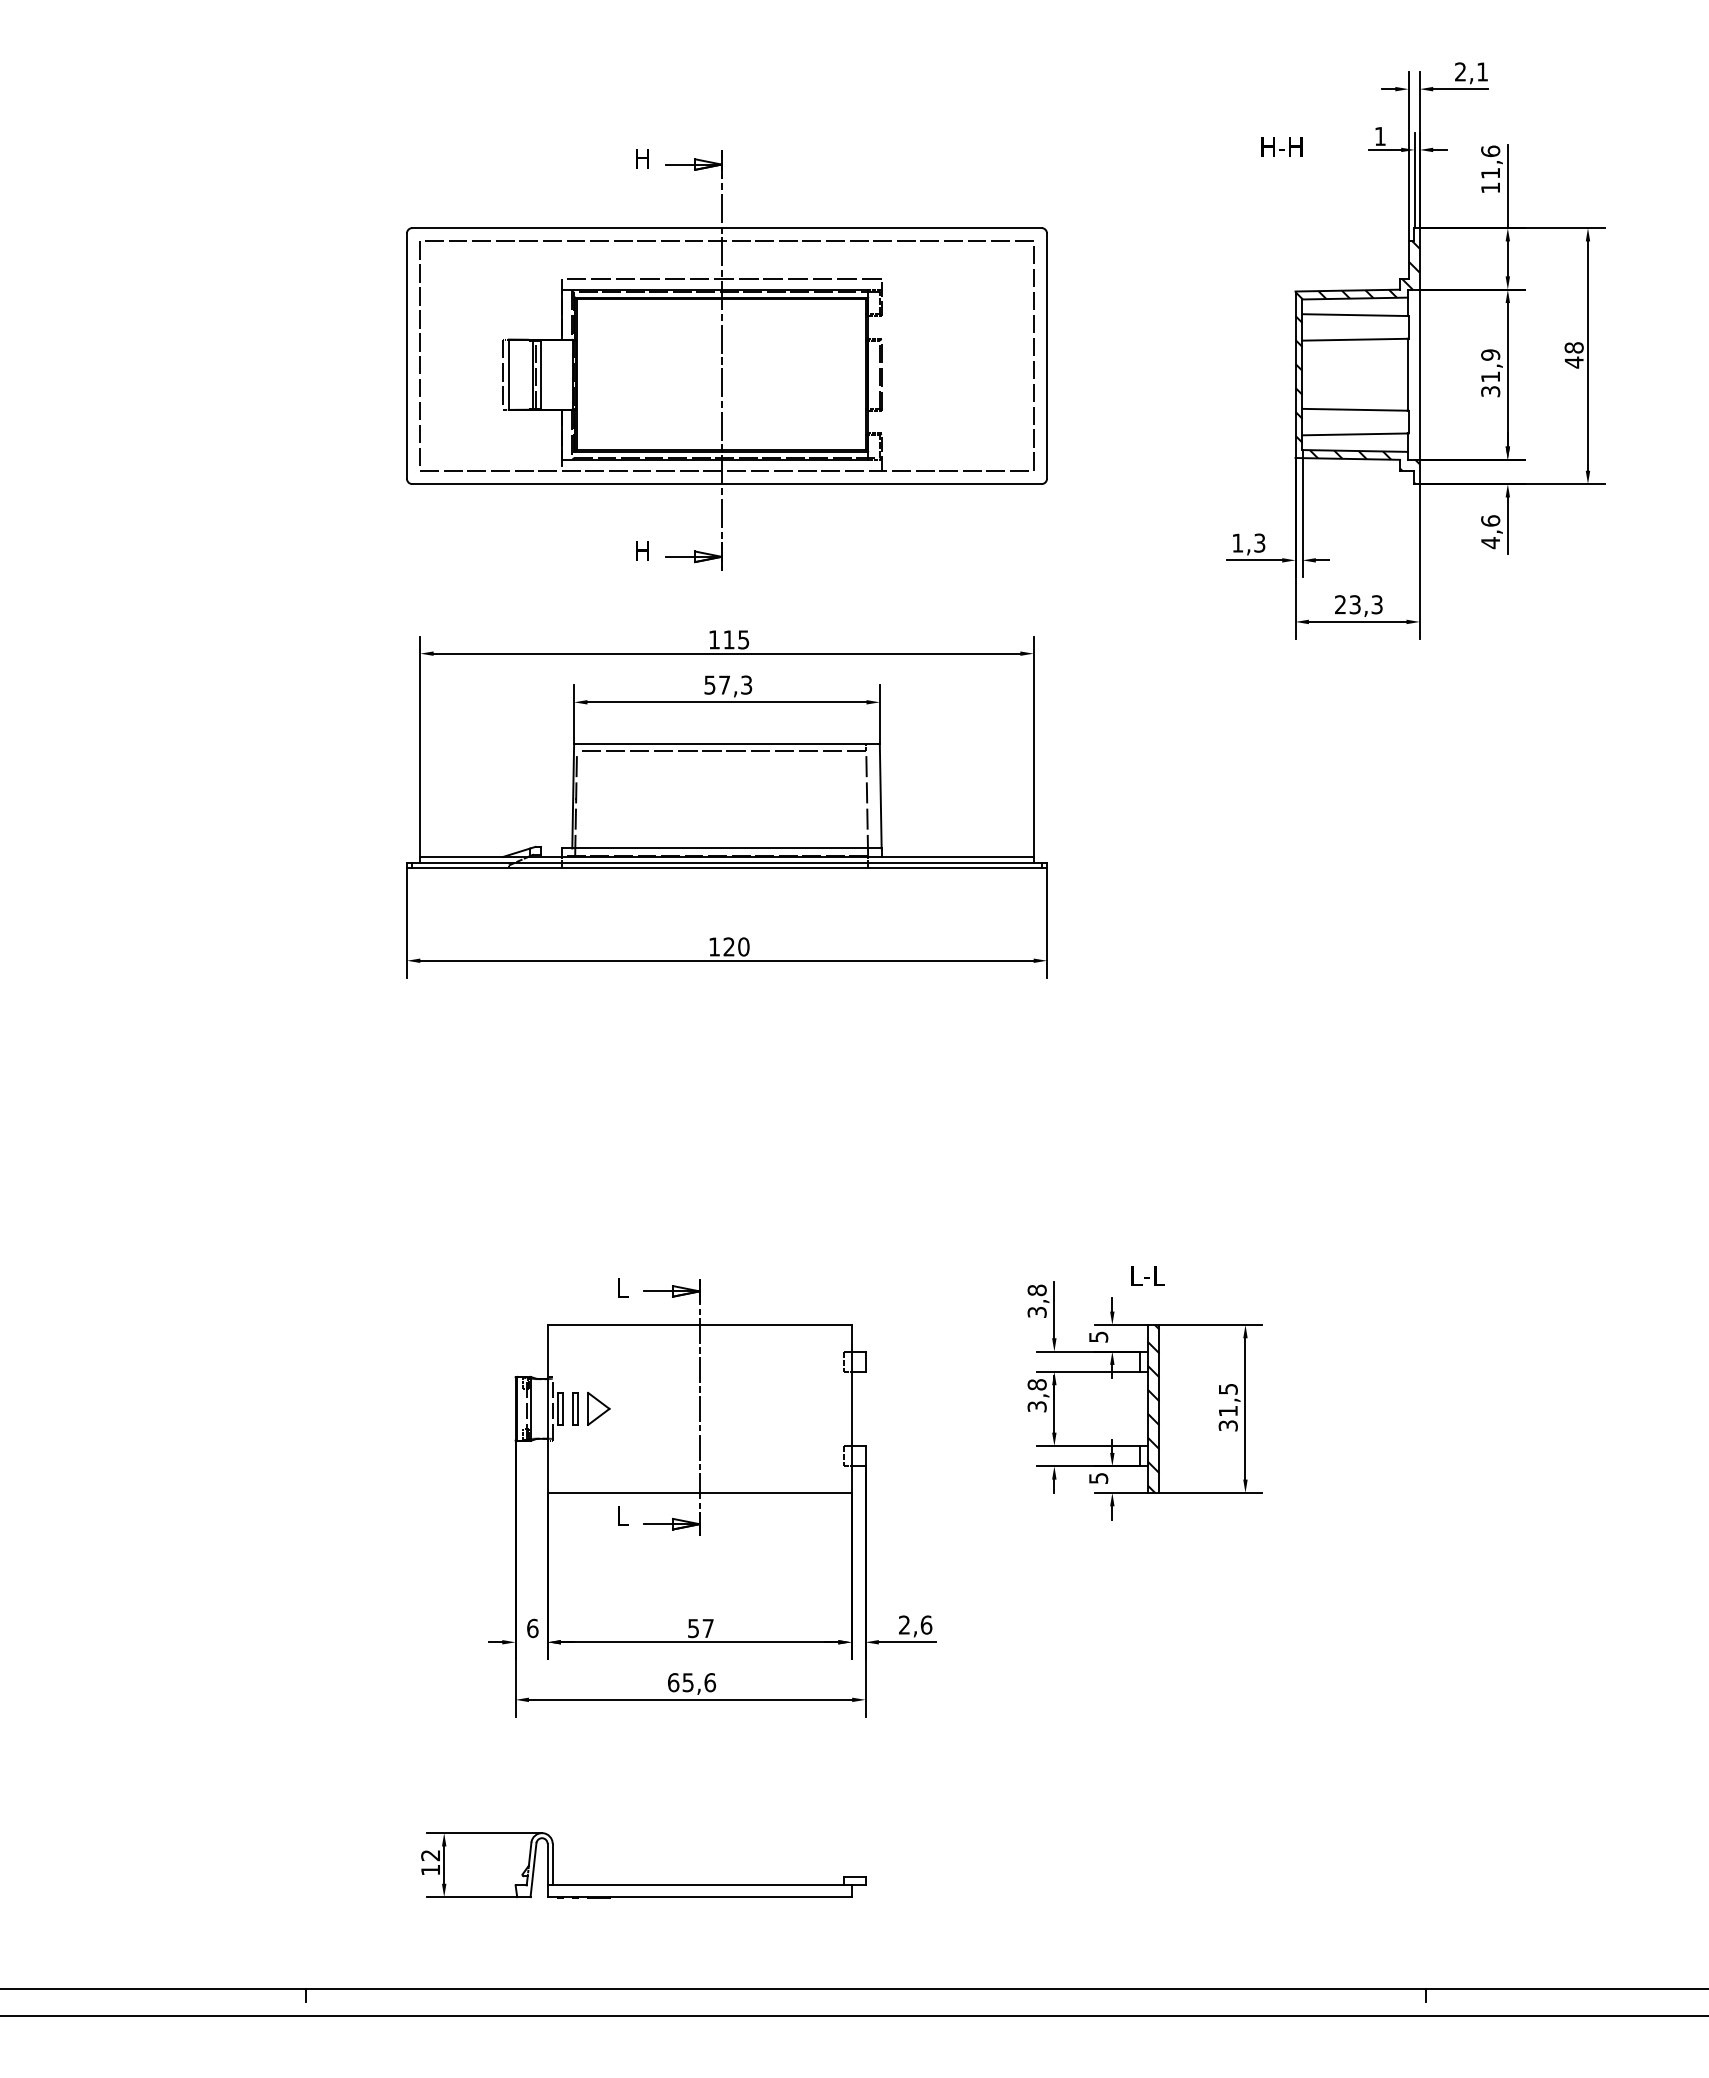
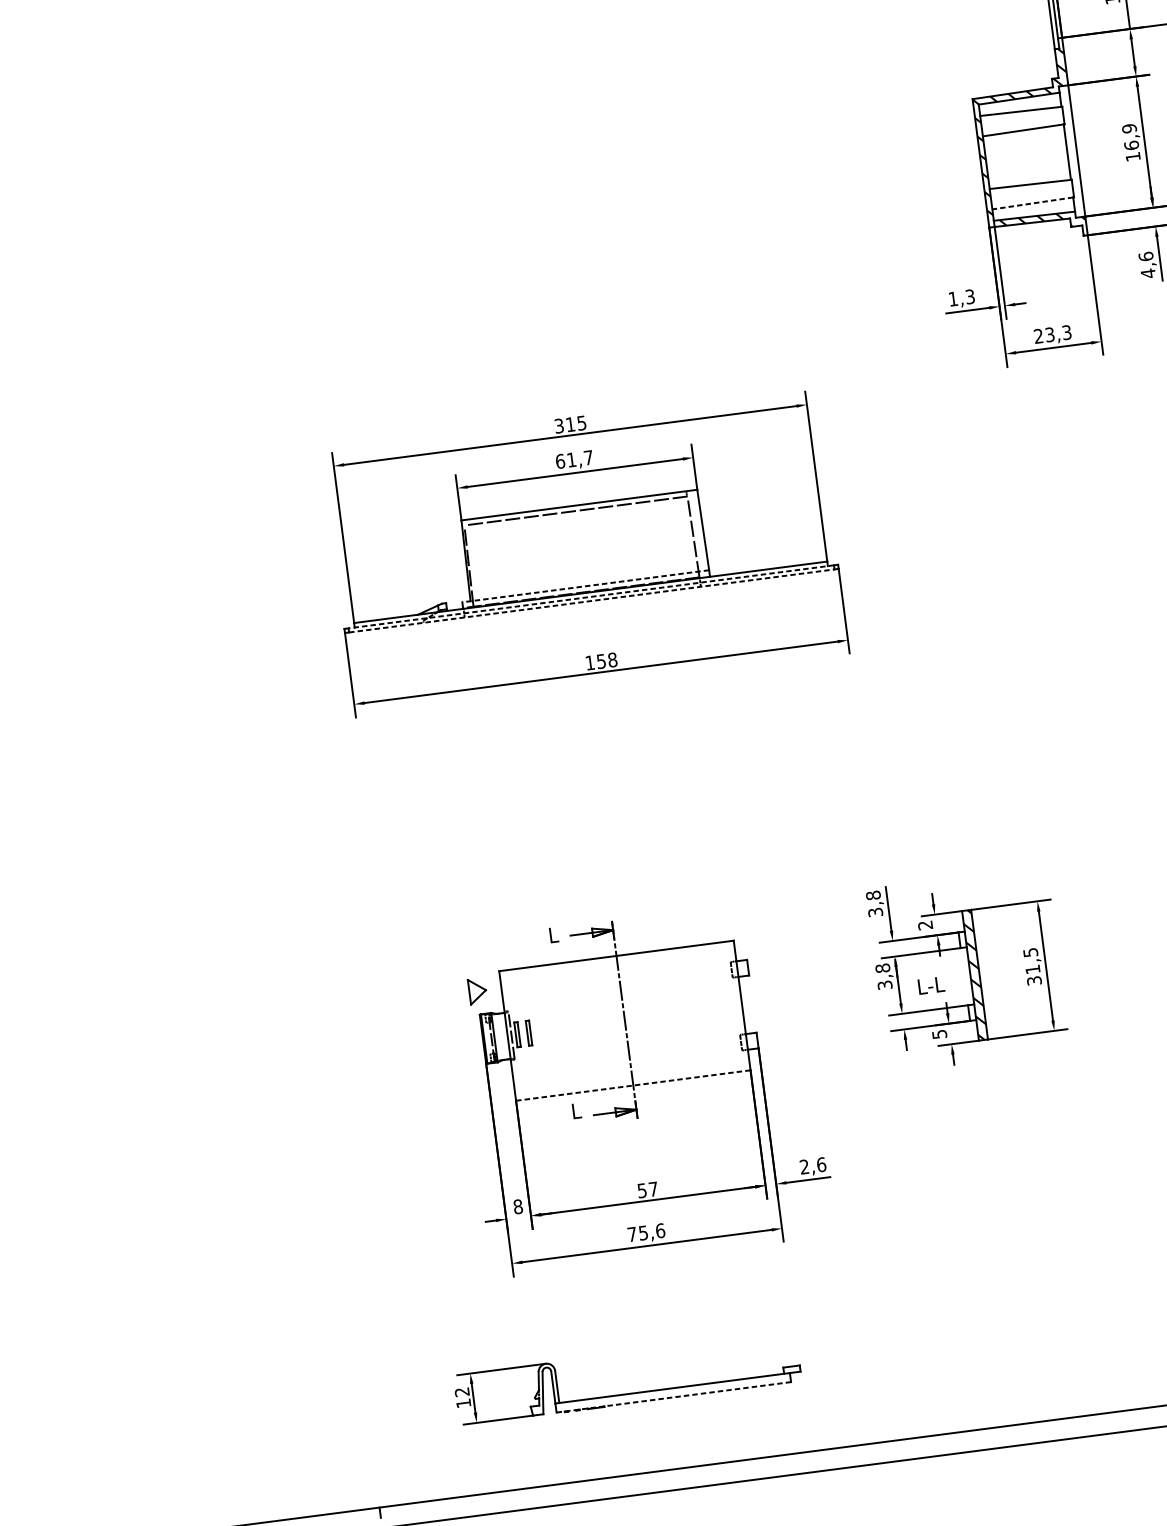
part: (726, 359) -> (540, 208), removed
text: (1490, 384) -> (1132, 151), 31,9 -> 16,9
line: (1355, 434) -> (1033, 203), solid -> dashed
text: (714, 639) -> (559, 425), 115 -> 315
text: (728, 684) -> (574, 459), 57,3 -> 61,7
line: (721, 848) -> (585, 586), solid -> dashed
line: (726, 862) -> (590, 596), solid -> dashed
line: (726, 868) -> (591, 601), solid -> dashed
text: (736, 946) -> (607, 660), 120 -> 158
text: (1147, 1275) -> (930, 985), moved
text: (1098, 1336) -> (925, 924), 5 -> 2
part: (598, 1408) -> (477, 990), moved
line: (699, 1492) -> (633, 1085), solid -> dashed
text: (532, 1627) -> (517, 1206), 6 -> 8
text: (673, 1682) -> (632, 1234), 65,6 -> 75,6
line: (700, 1897) -> (674, 1397), solid -> dashed

